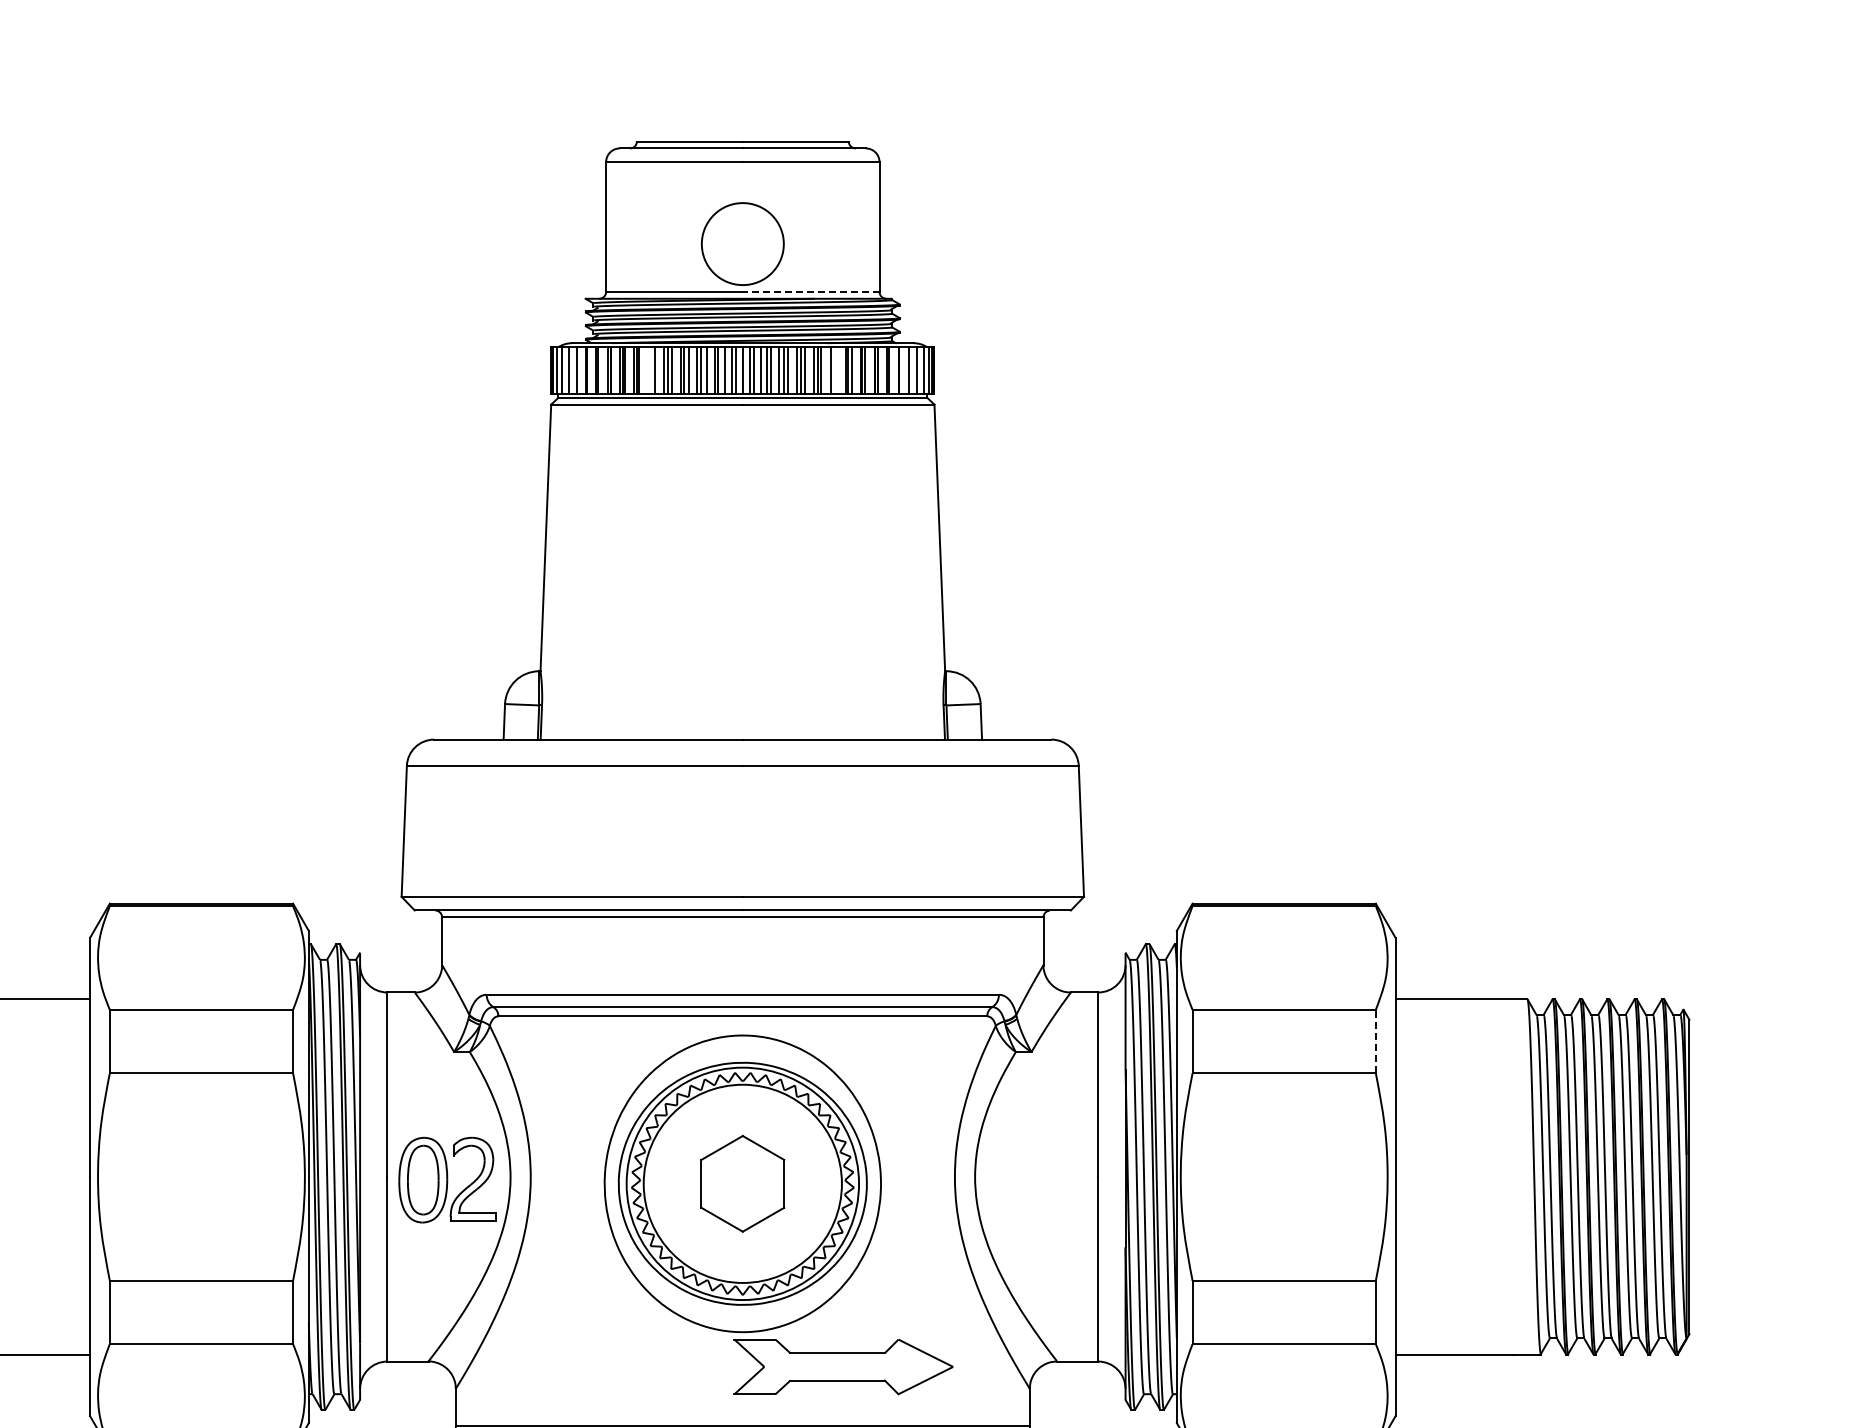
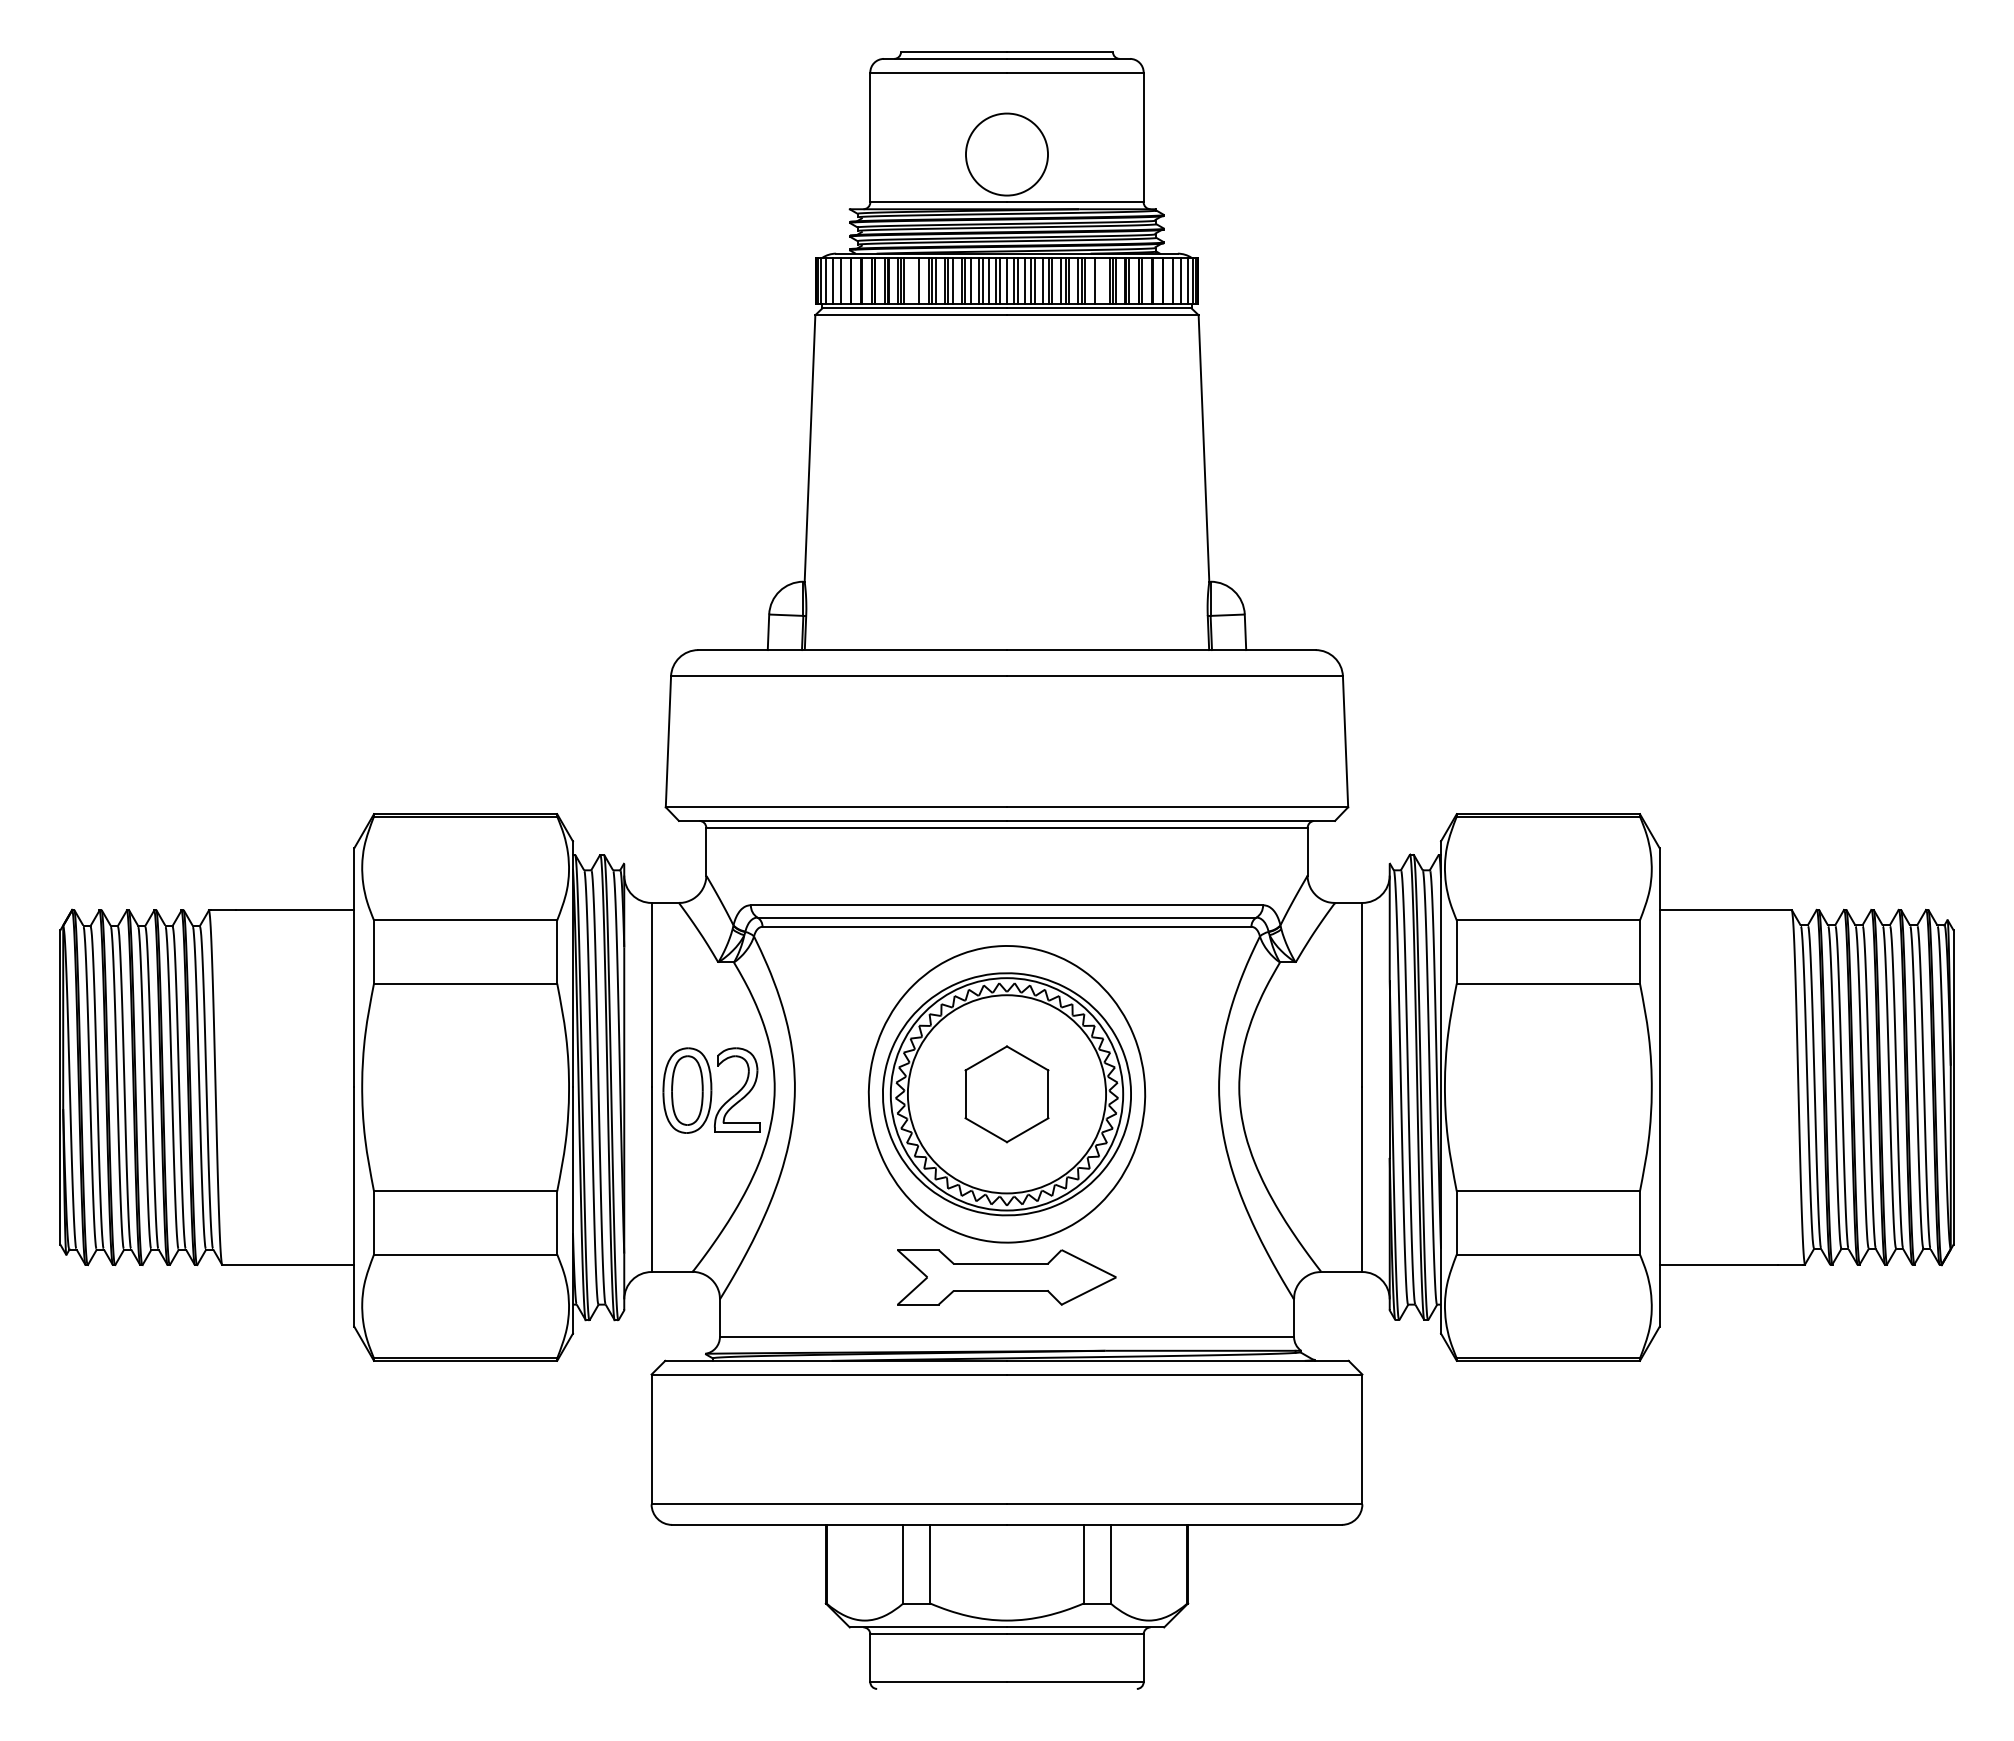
line: (810, 292) -> (1074, 202), dashed -> solid
line: (1375, 1042) -> (1639, 952), dashed -> solid
part: (843, 1367) -> (1006, 1277), moved

